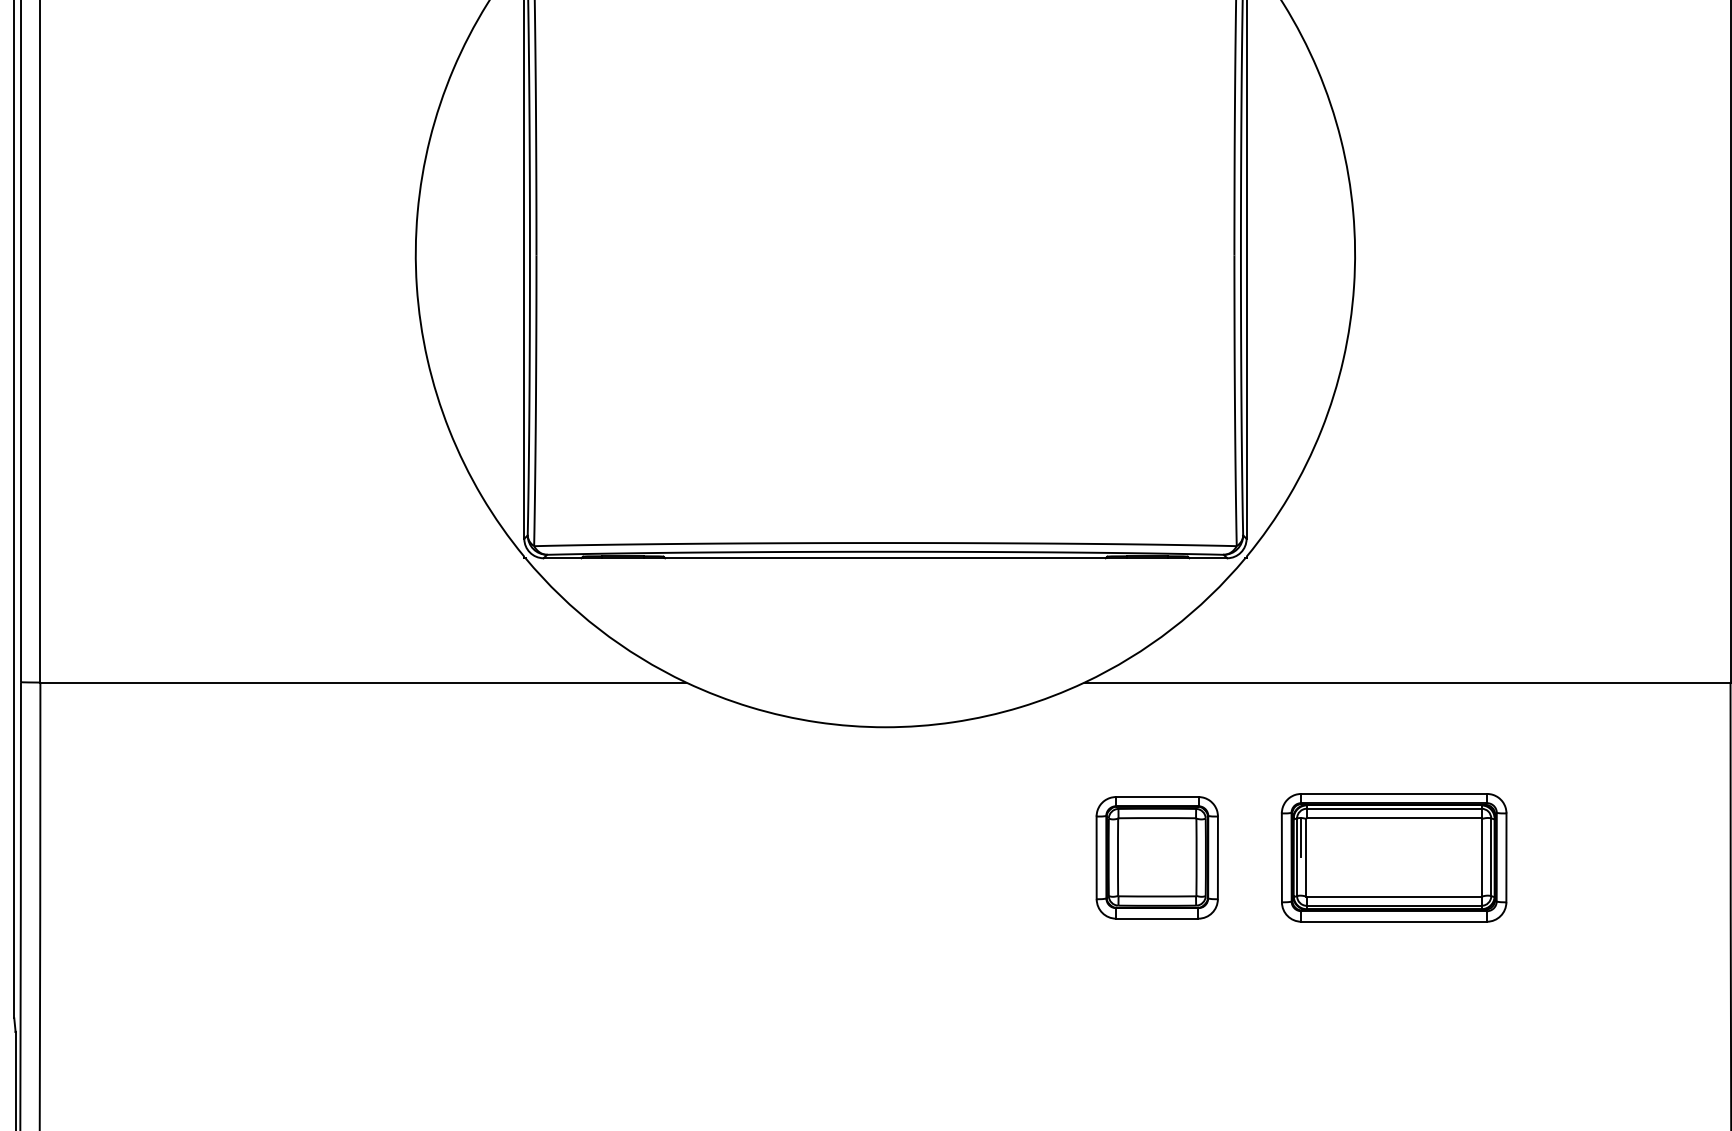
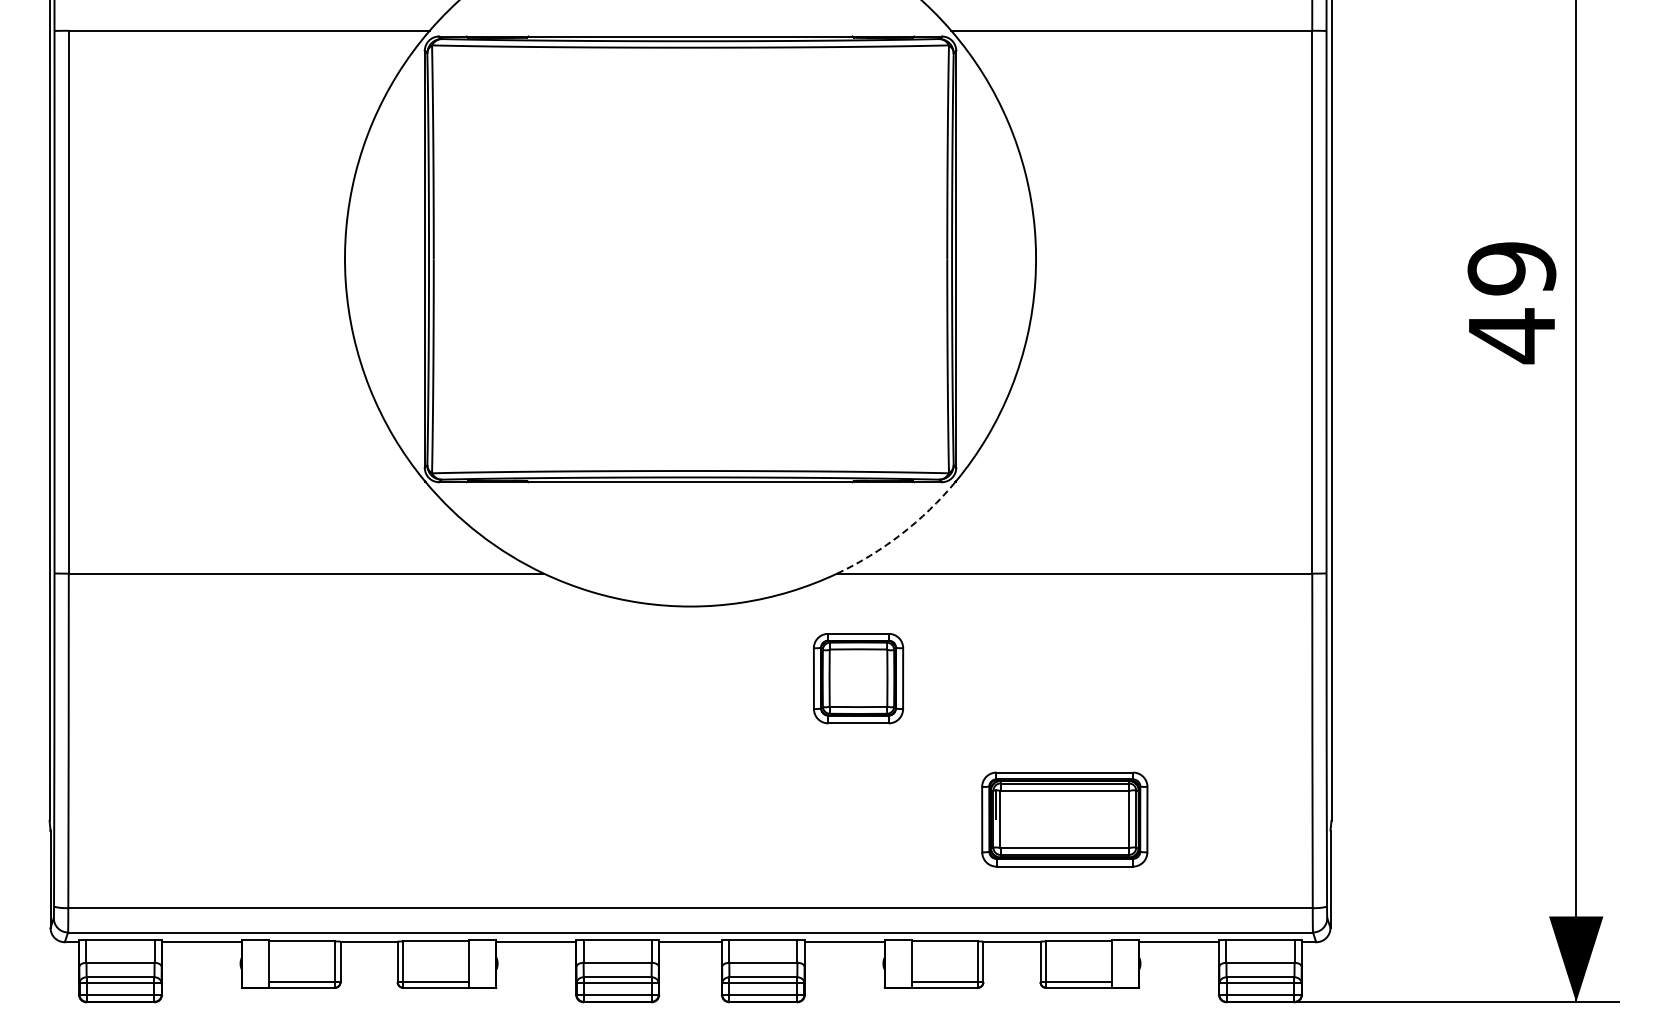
arc: (1172, 629) -> (901, 534), solid -> dashed
part: (1157, 857) -> (858, 678), moved
part: (1393, 857) -> (1064, 819), moved

